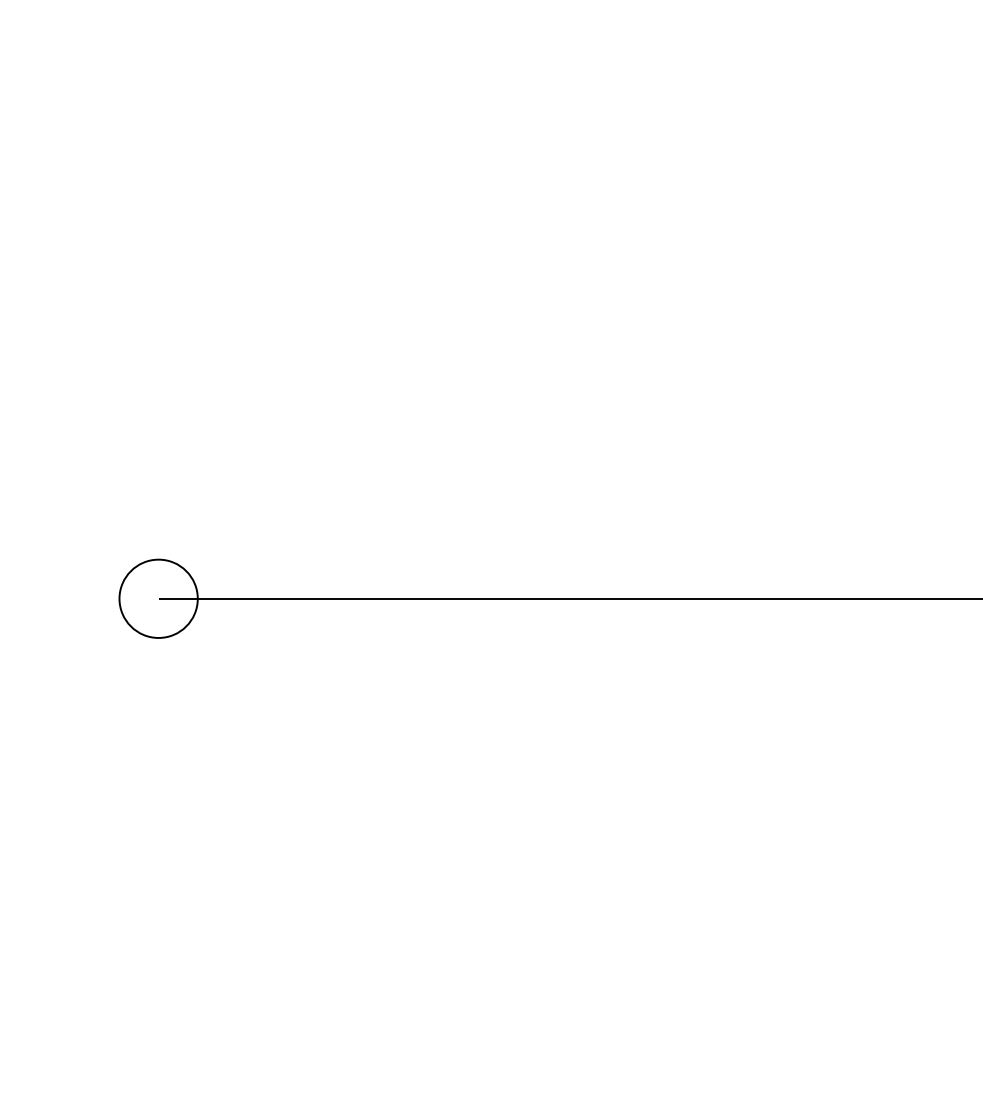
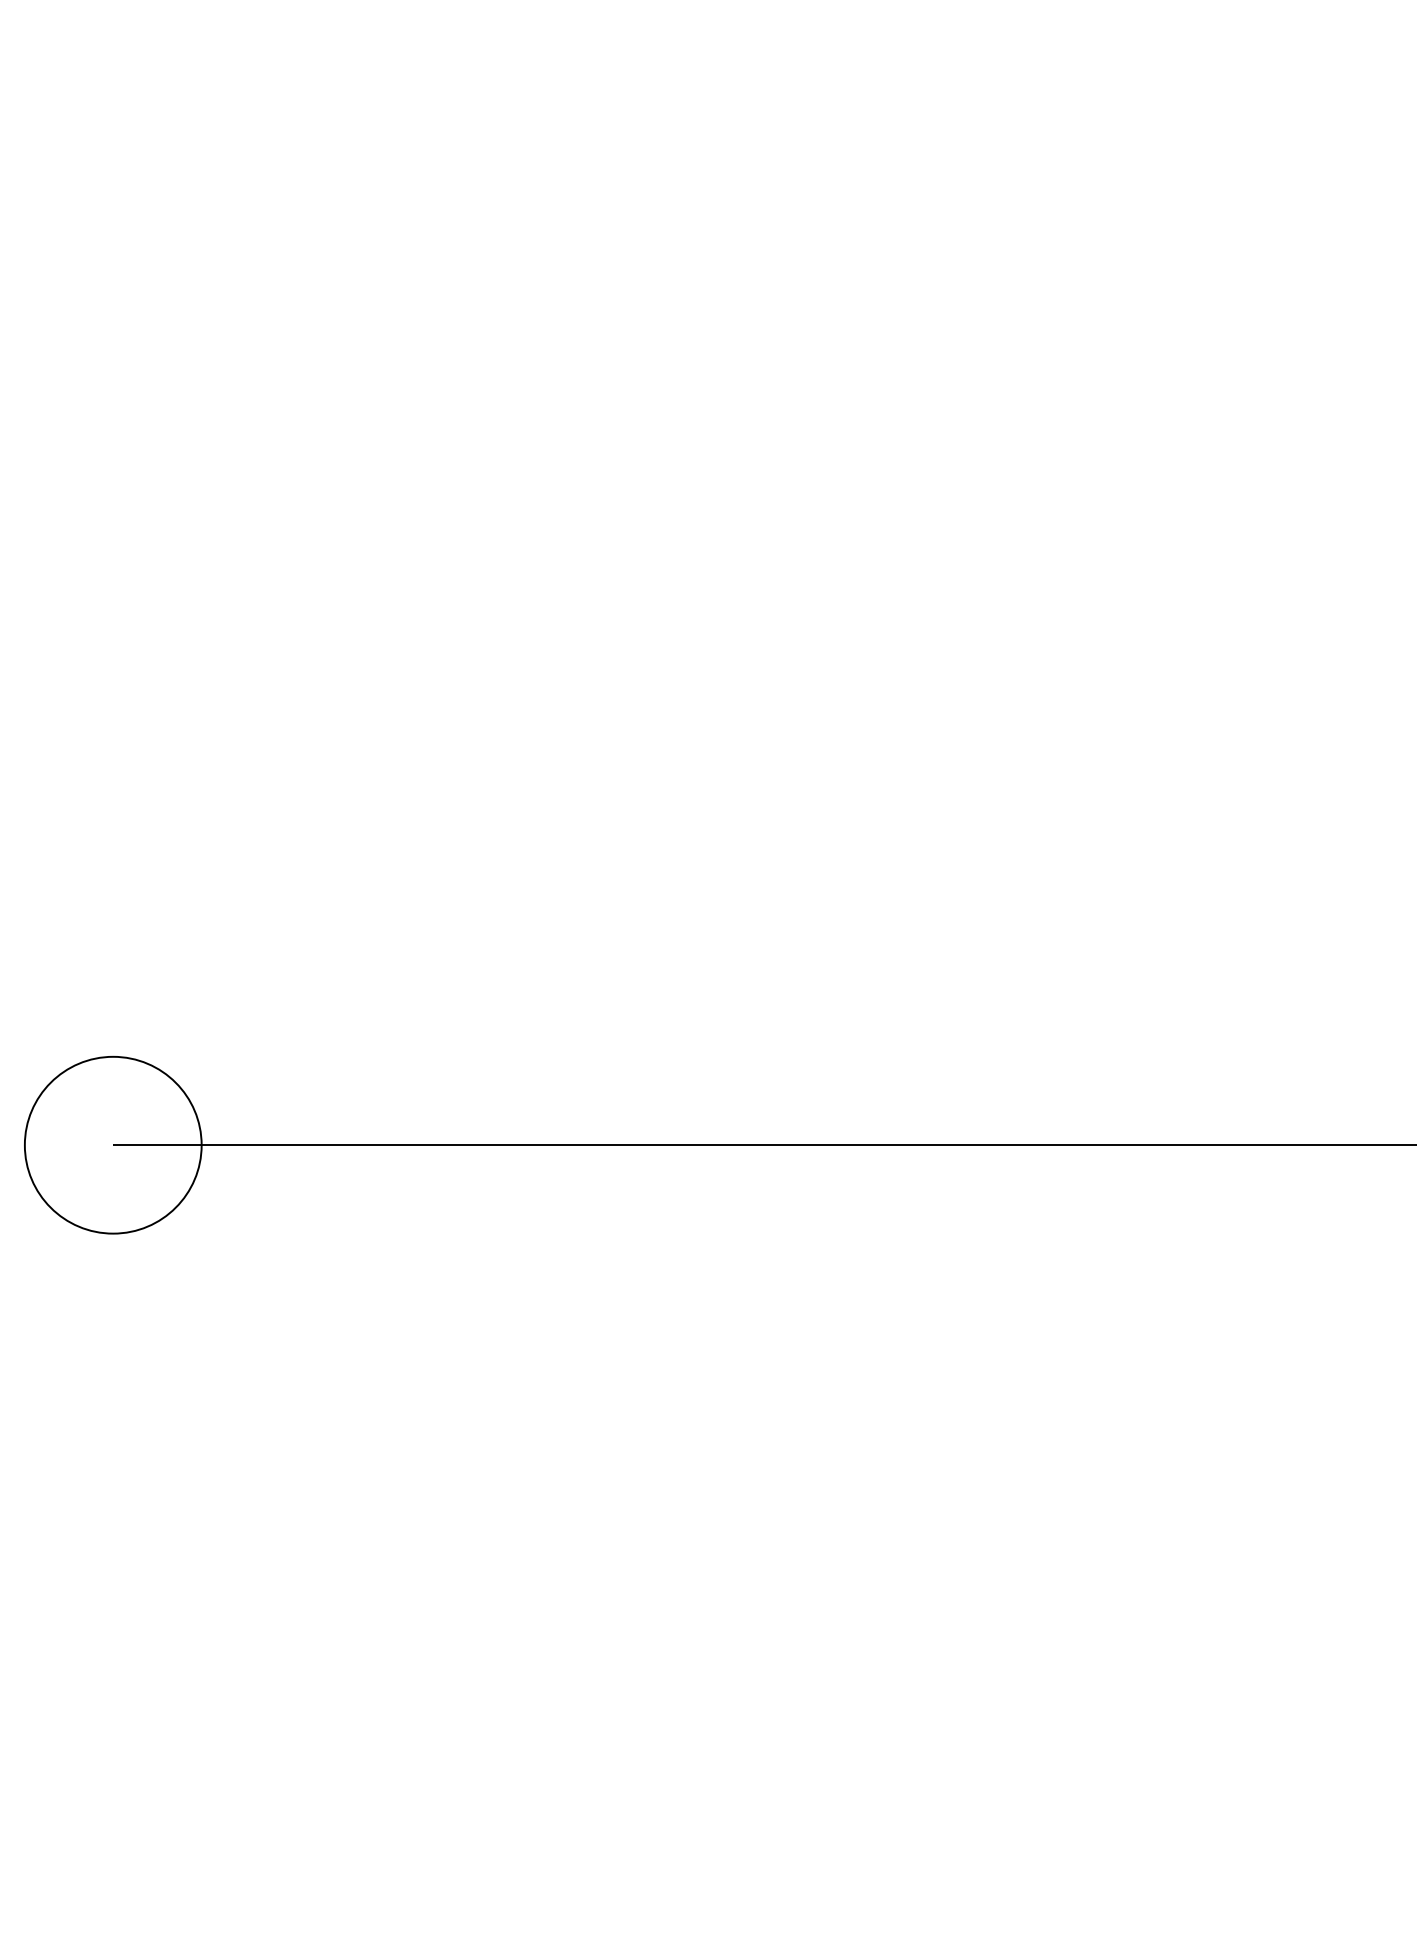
circle: (158, 598) -> (112, 1144), size x1.67

